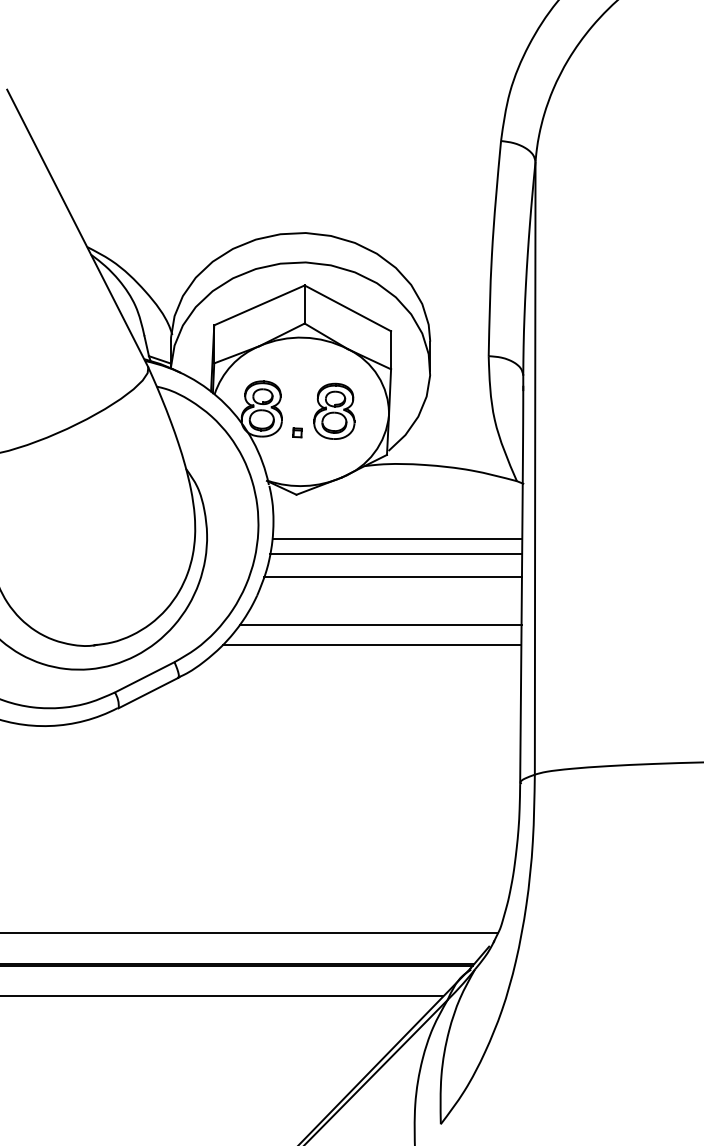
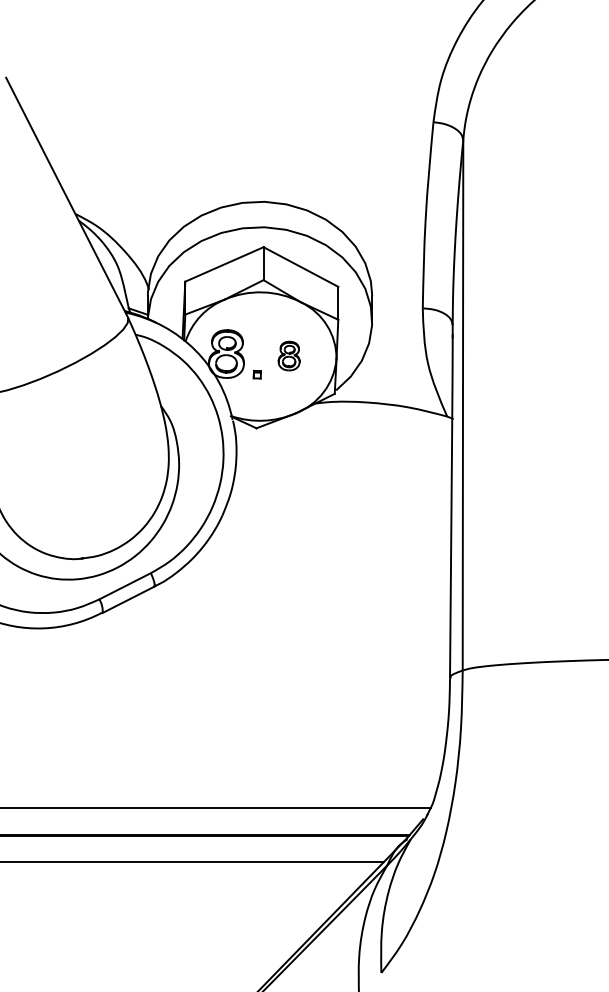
part: (333, 410) -> (288, 355), size x0.6
line: (397, 538) -> (343, 466), removed
line: (395, 553) -> (342, 479), removed
line: (392, 577) -> (339, 499), removed
line: (380, 624) -> (329, 540), removed
line: (371, 645) -> (321, 558), removed

